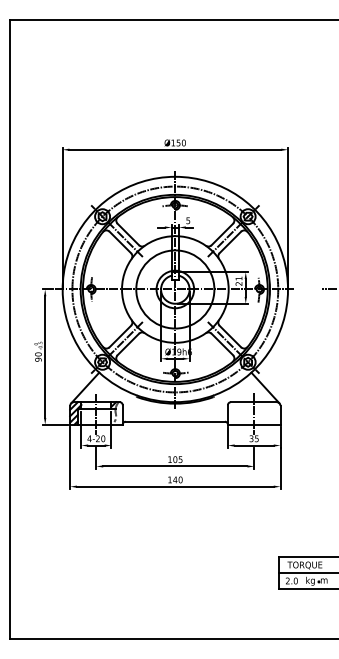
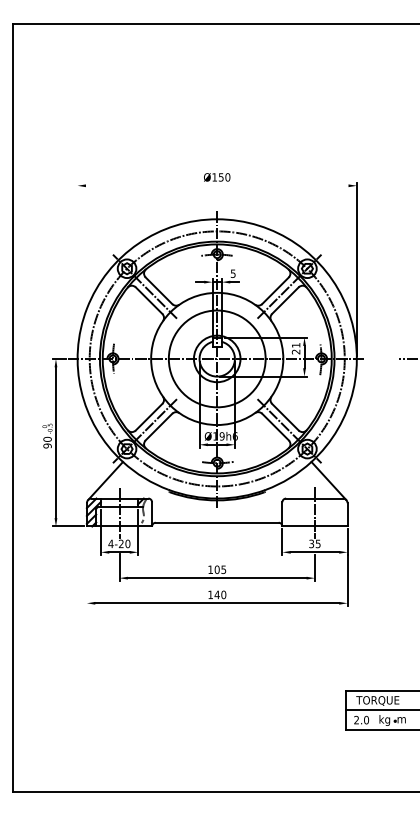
line: (174, 149) -> (216, 185), removed
line: (62, 217) -> (77, 269), removed
line: (69, 457) -> (86, 567), removed

